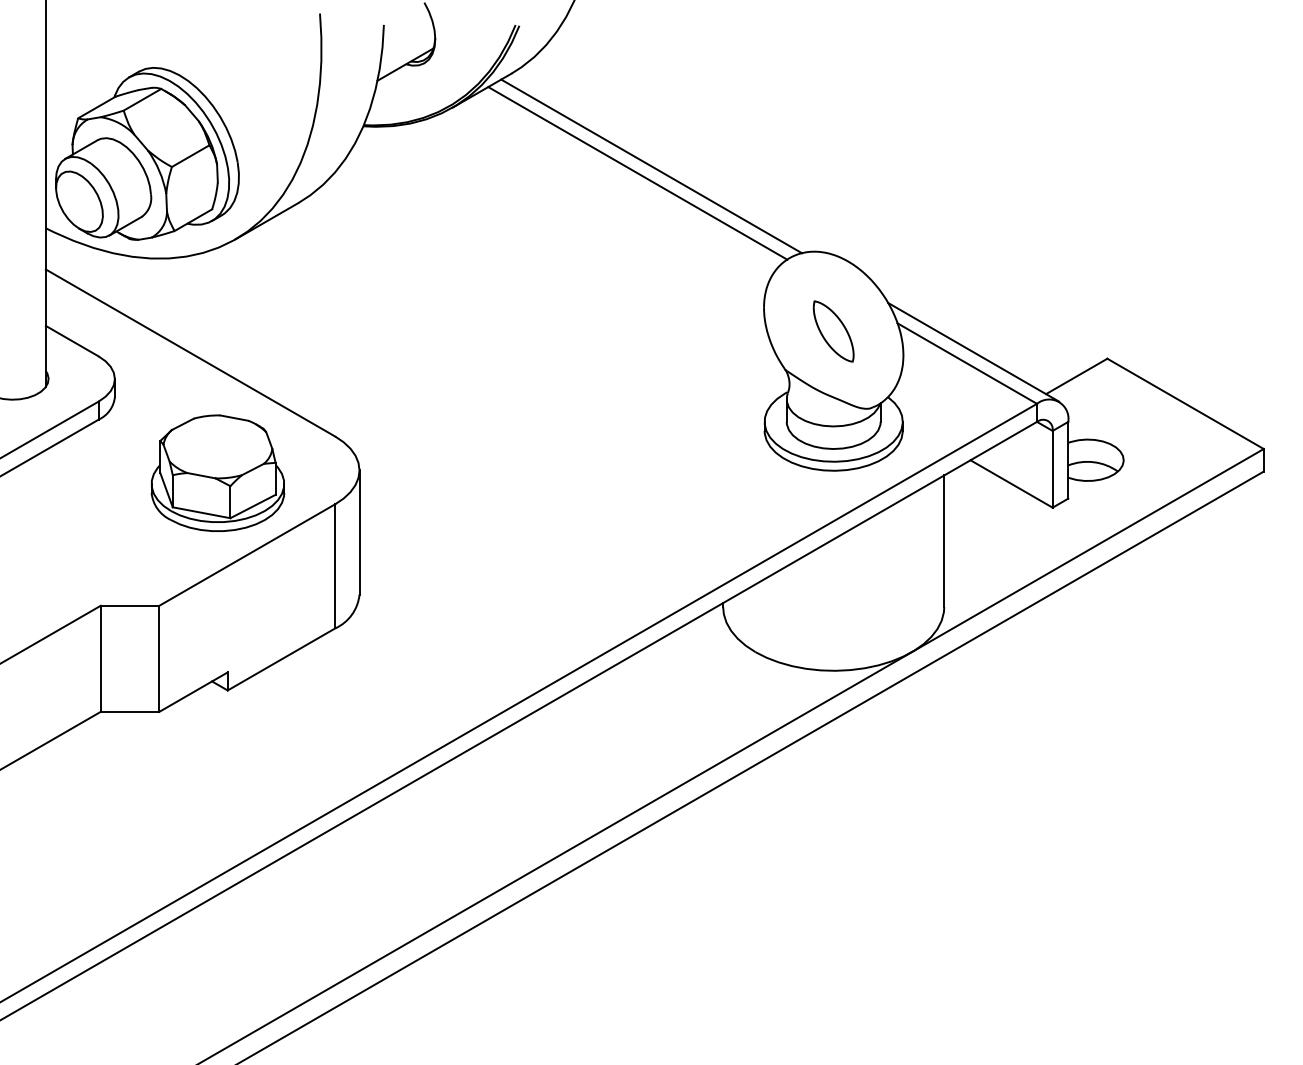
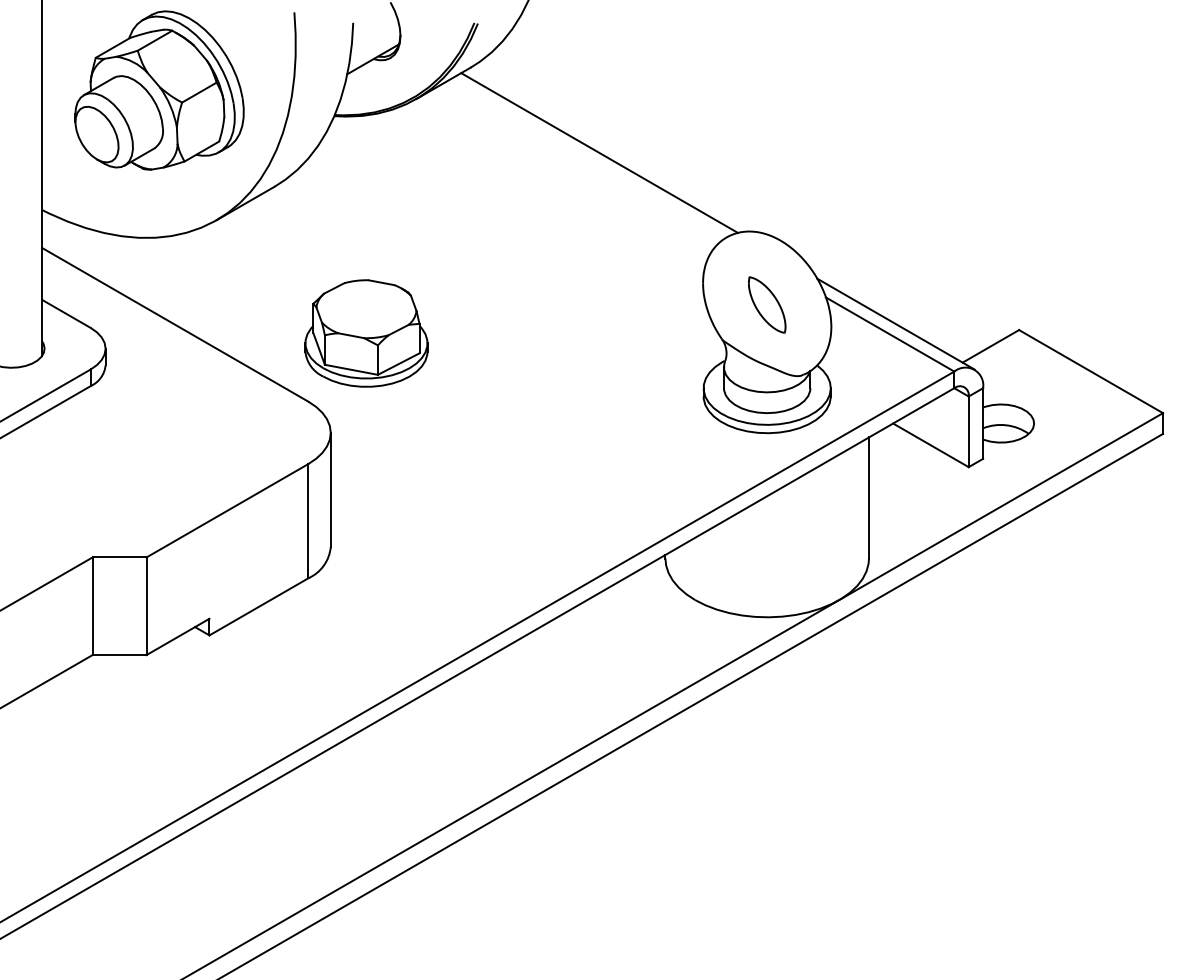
part: (147, 153) -> (159, 90), moved
line: (637, 173) -> (586, 159), removed
part: (217, 473) -> (366, 333), moved

